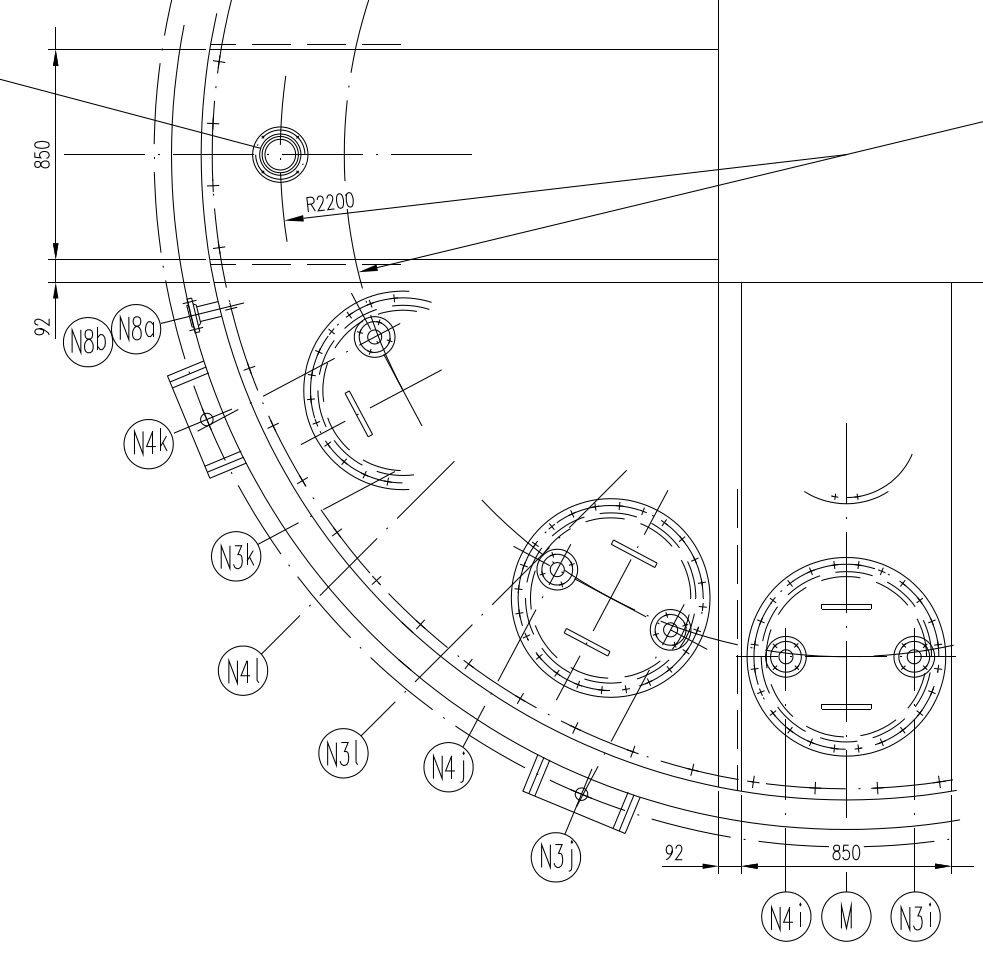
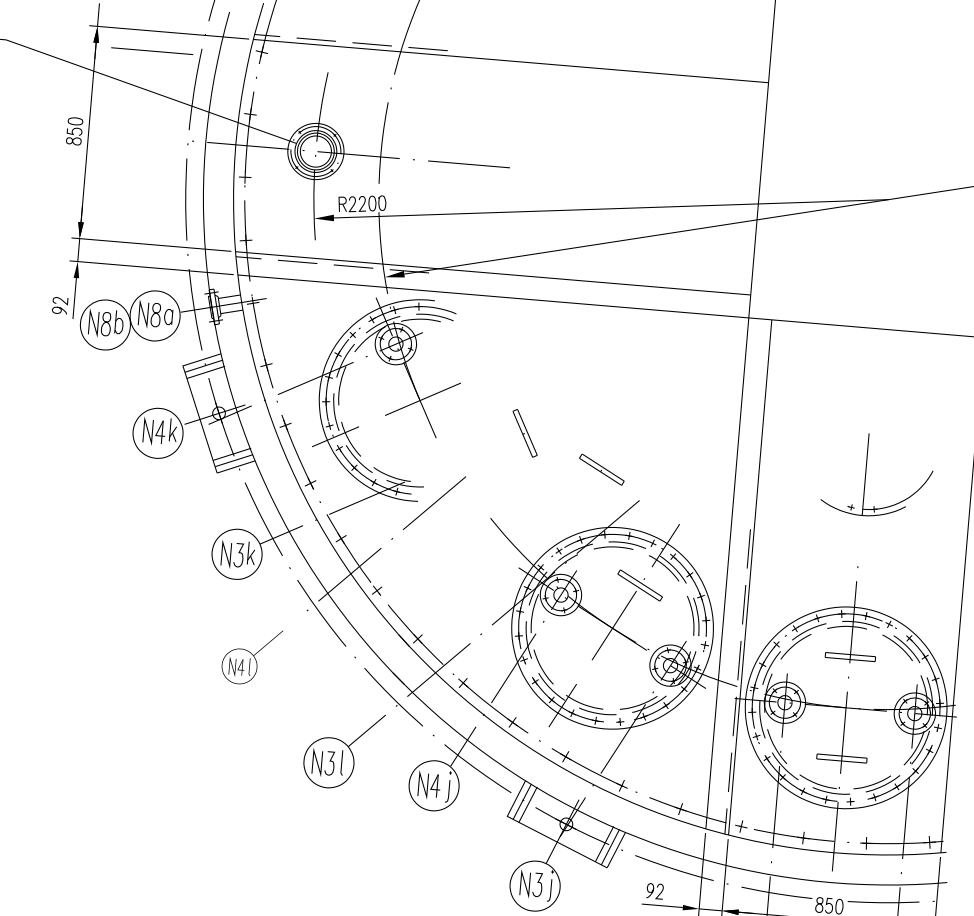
line: (104, 154) -> (152, 51), moved
part: (358, 413) -> (524, 432), moved
part: (846, 463) -> (865, 474), moved
part: (586, 642) -> (601, 469), moved
part: (258, 655) -> (251, 656), size x0.7

